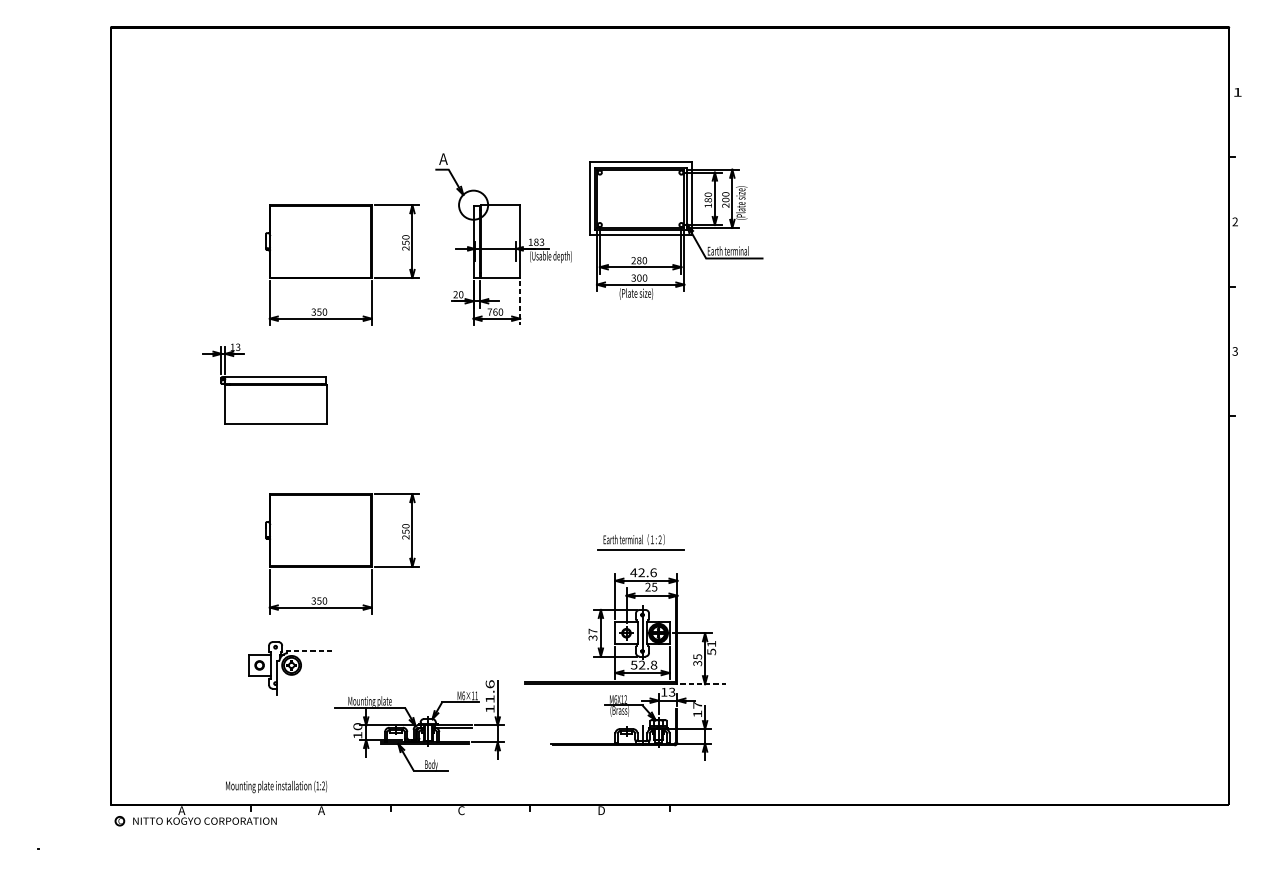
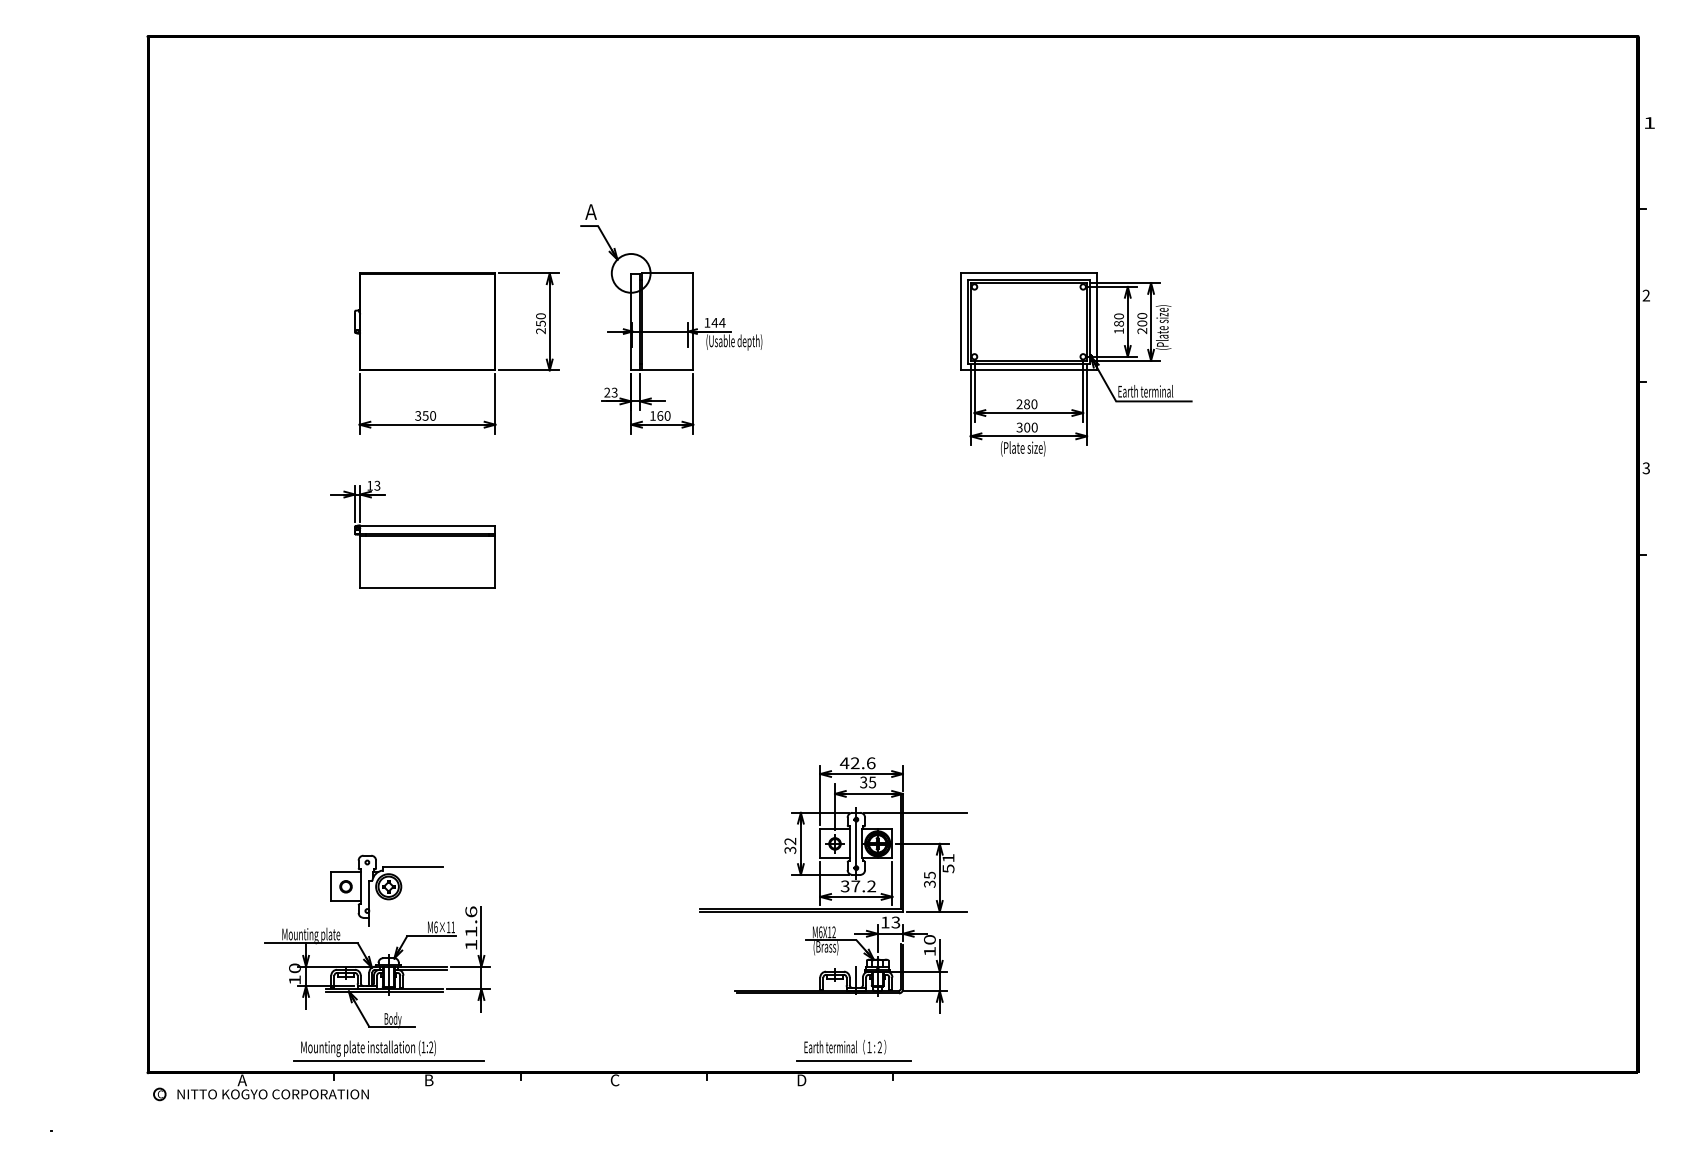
part: (676, 230) -> (1076, 364), moved
text: (539, 242) -> (718, 322), 183 -> 144
text: (461, 294) -> (614, 392), 20 -> 23
line: (520, 302) -> (693, 403), dashed -> solid
text: (489, 311) -> (652, 415), 760 -> 160
part: (264, 383) -> (412, 534), moved
part: (640, 542) -> (853, 1050), moved
part: (342, 554) -> (456, 738), removed
text: (647, 587) -> (863, 782), 25 -> 35
line: (686, 609) -> (915, 812), added
text: (593, 631) -> (790, 841), 37 -> 32
line: (309, 650) -> (412, 867), dashed -> solid
text: (644, 665) -> (858, 886), 52.8 -> 37.2
line: (703, 683) -> (937, 911), dashed -> solid
text: (697, 704) -> (929, 939), 17 -> 10
part: (419, 725) -> (377, 967), moved
line: (291, 795) -> (388, 1060), added
text: (321, 810) -> (428, 1080), A -> B

